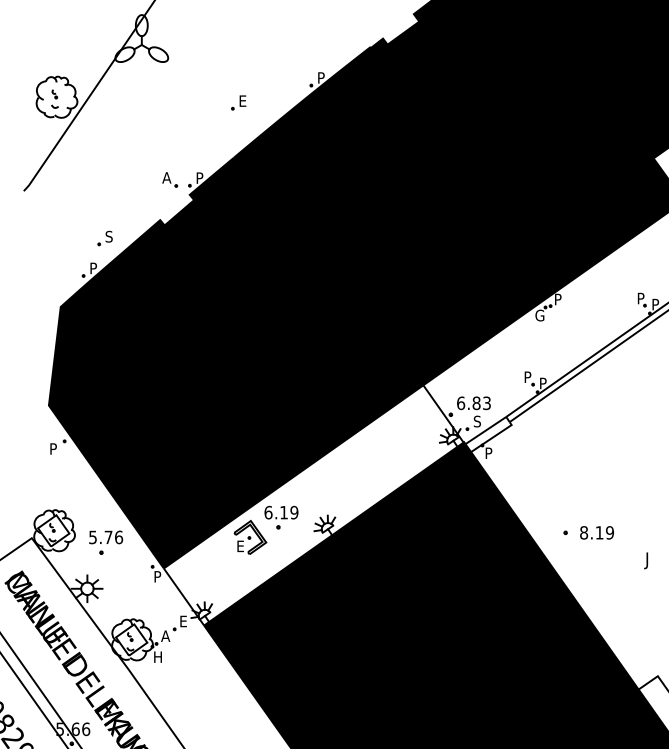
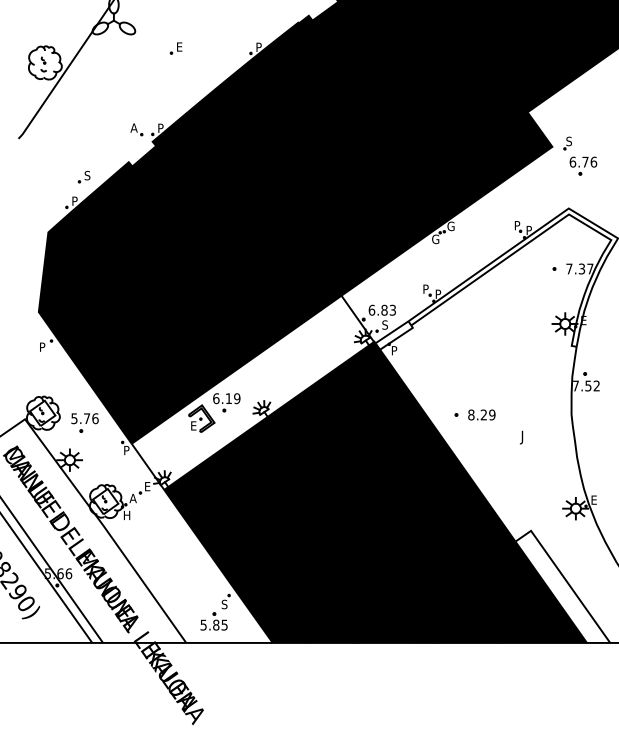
part: (237, 102) -> (175, 48), moved
text: (558, 299) -> (450, 226), P -> G
text: (599, 532) -> (483, 414), 8.19 -> 8.29

